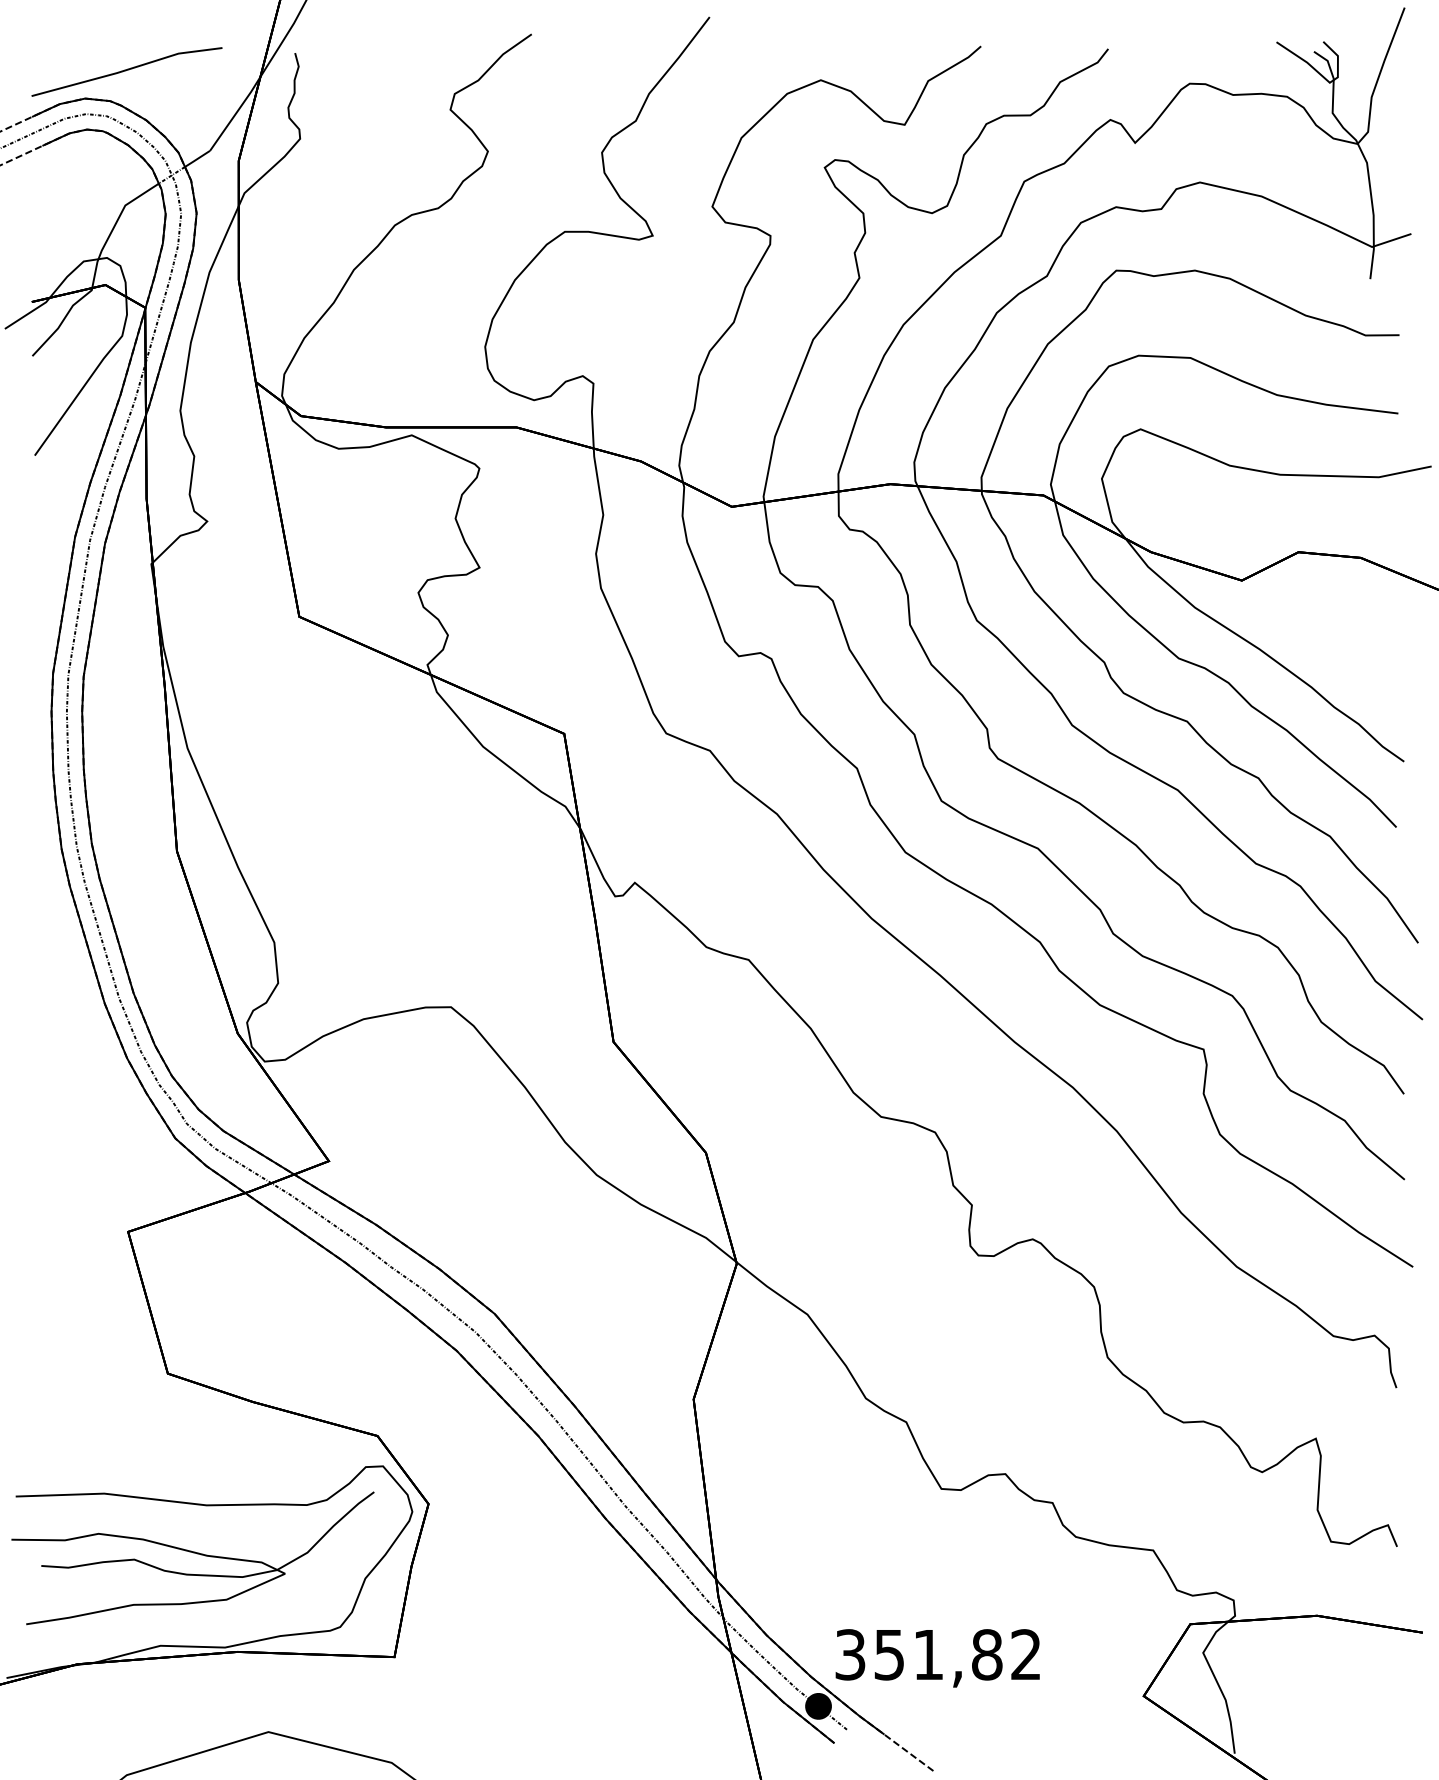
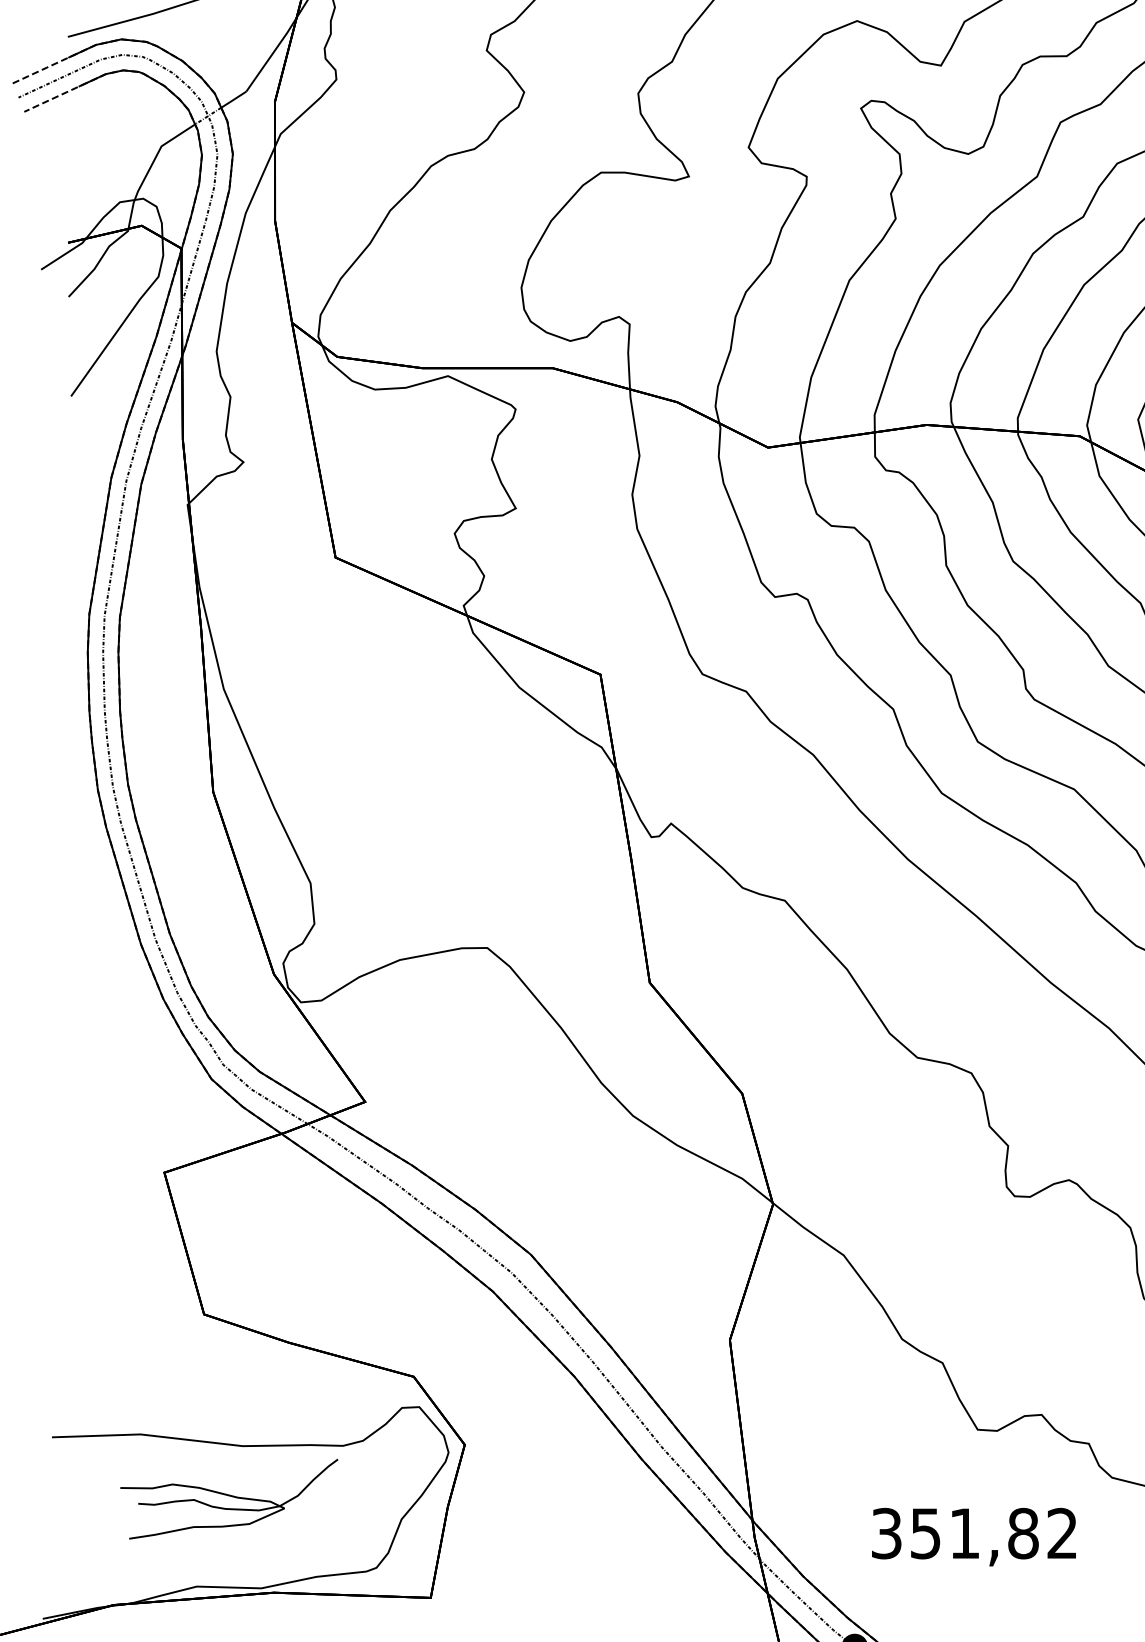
part: (192, 1558) -> (228, 1499), size x0.6
text: (937, 1658) -> (973, 1537), moved

